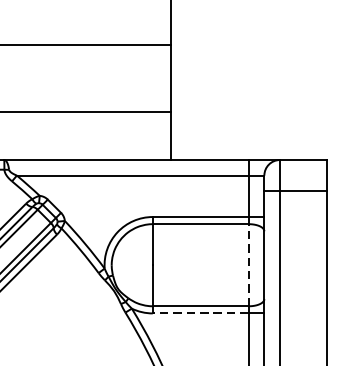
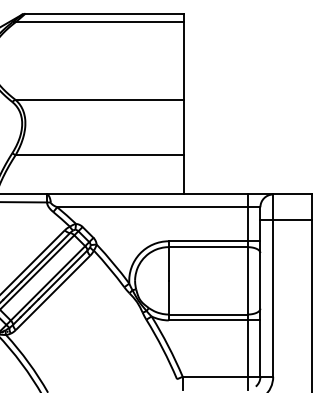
line: (248, 264) -> (247, 280), dashed -> solid
line: (199, 313) -> (207, 320), dashed -> solid

